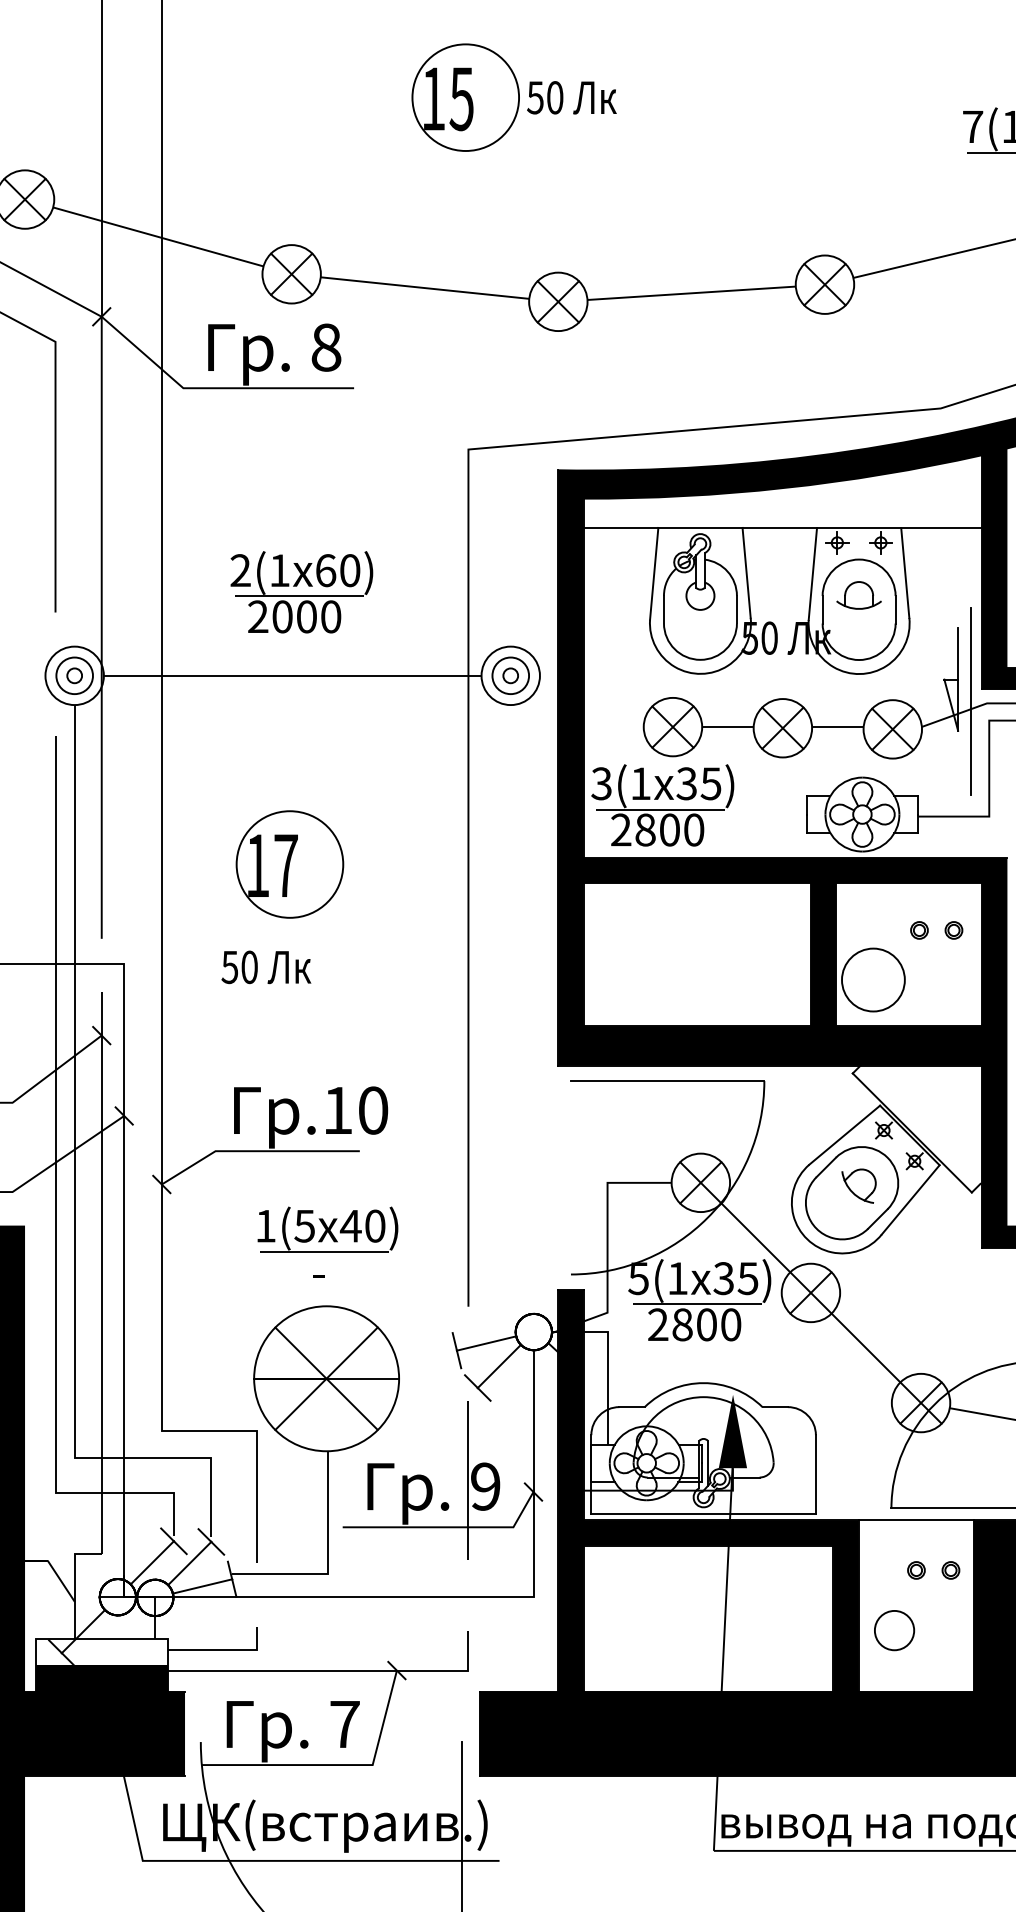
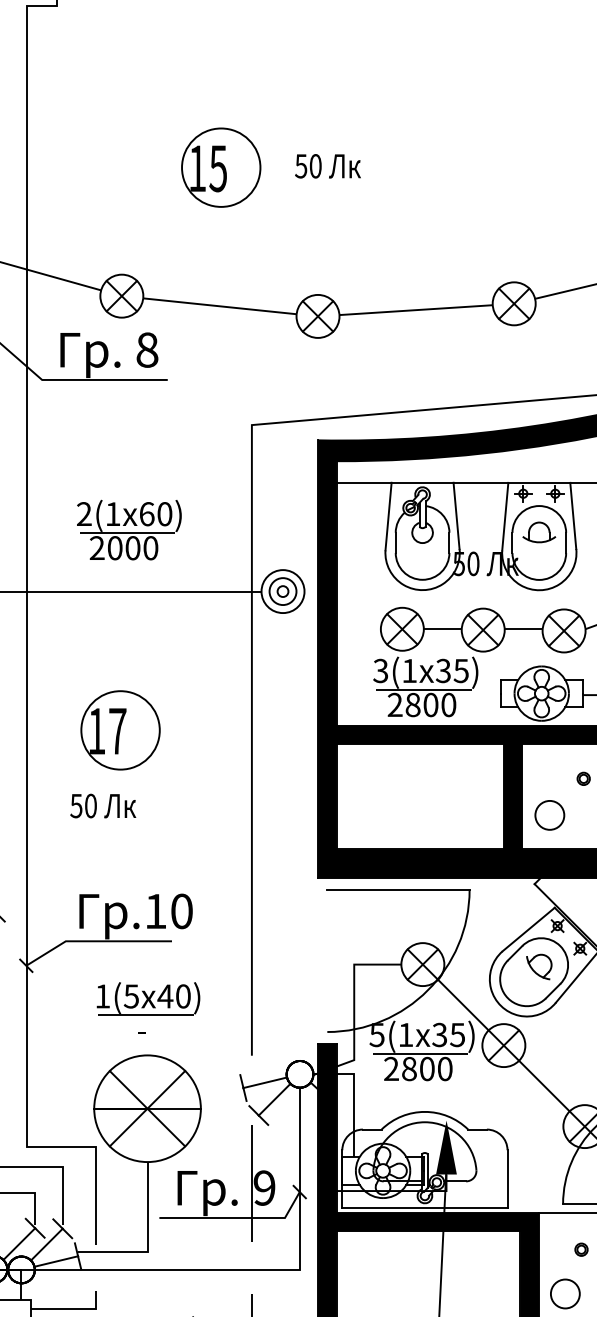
part: (465, 97) -> (221, 167), moved
part: (662, 805) -> (425, 686), moved
circle: (873, 979) -> (549, 814), size x0.62

